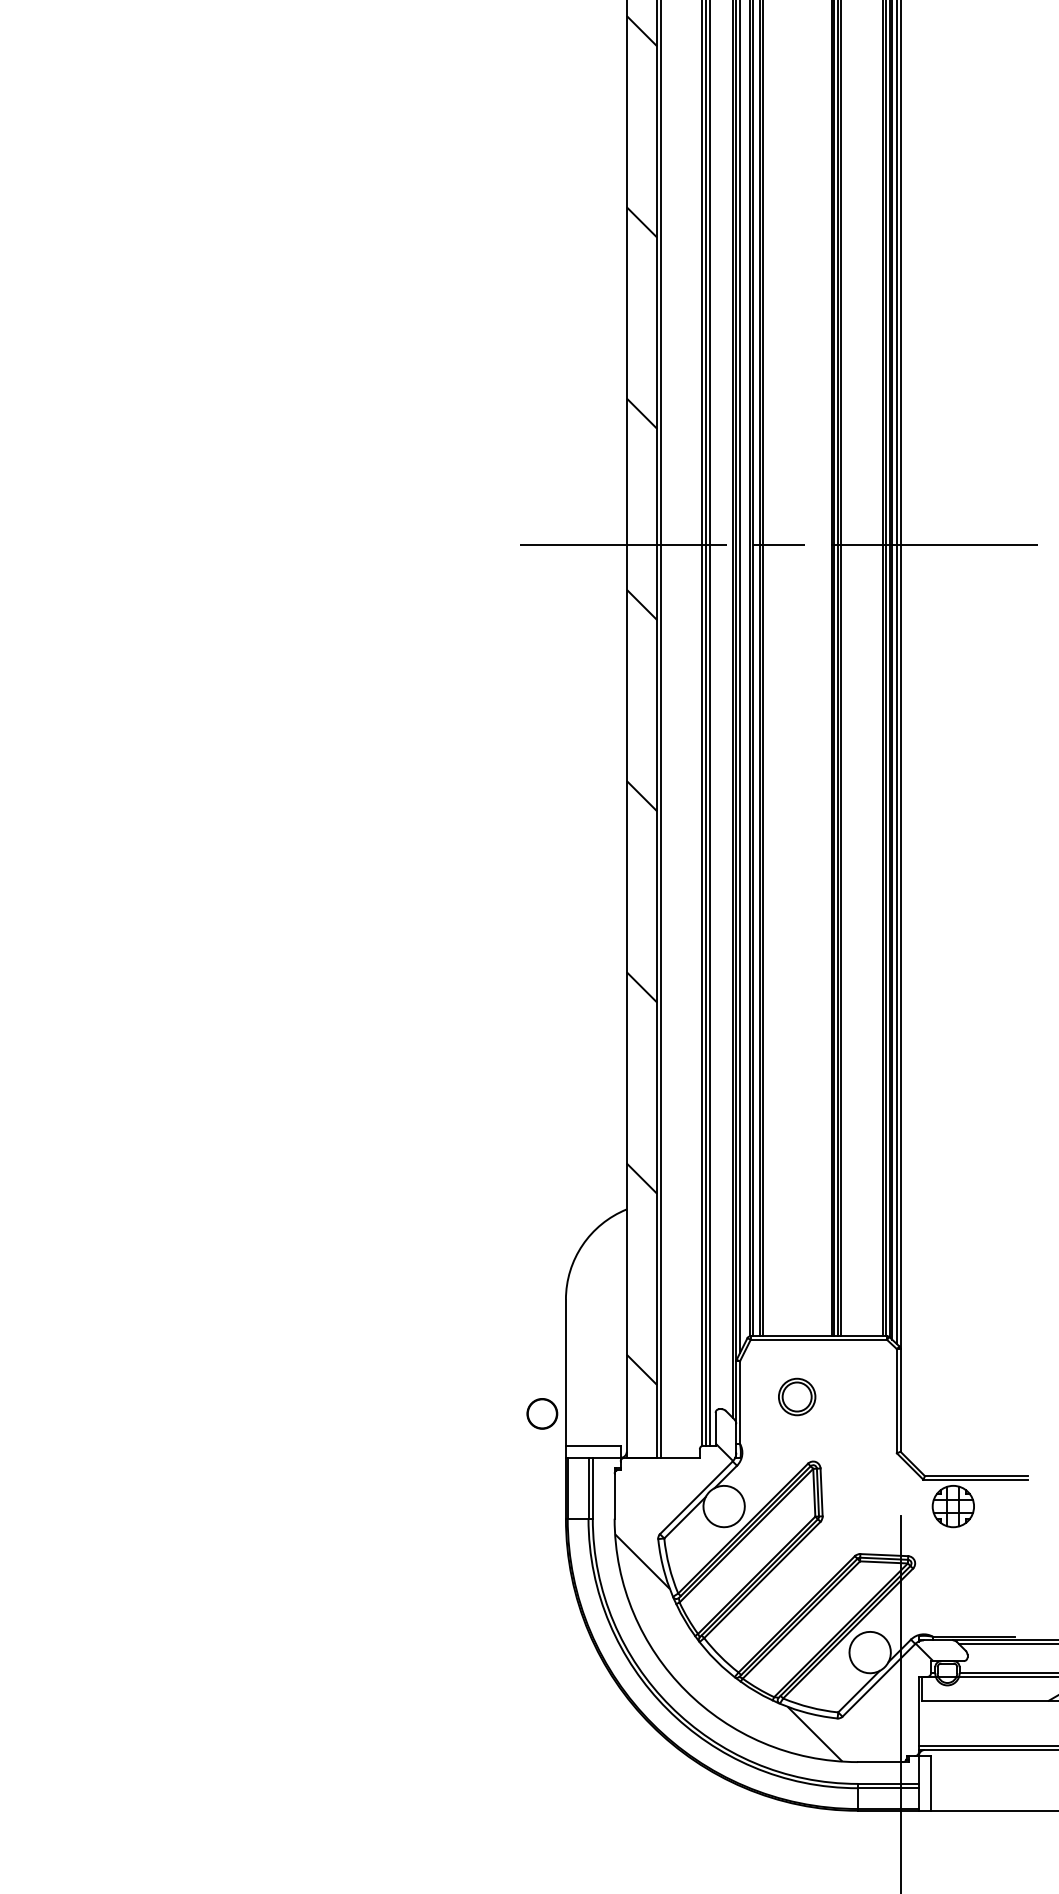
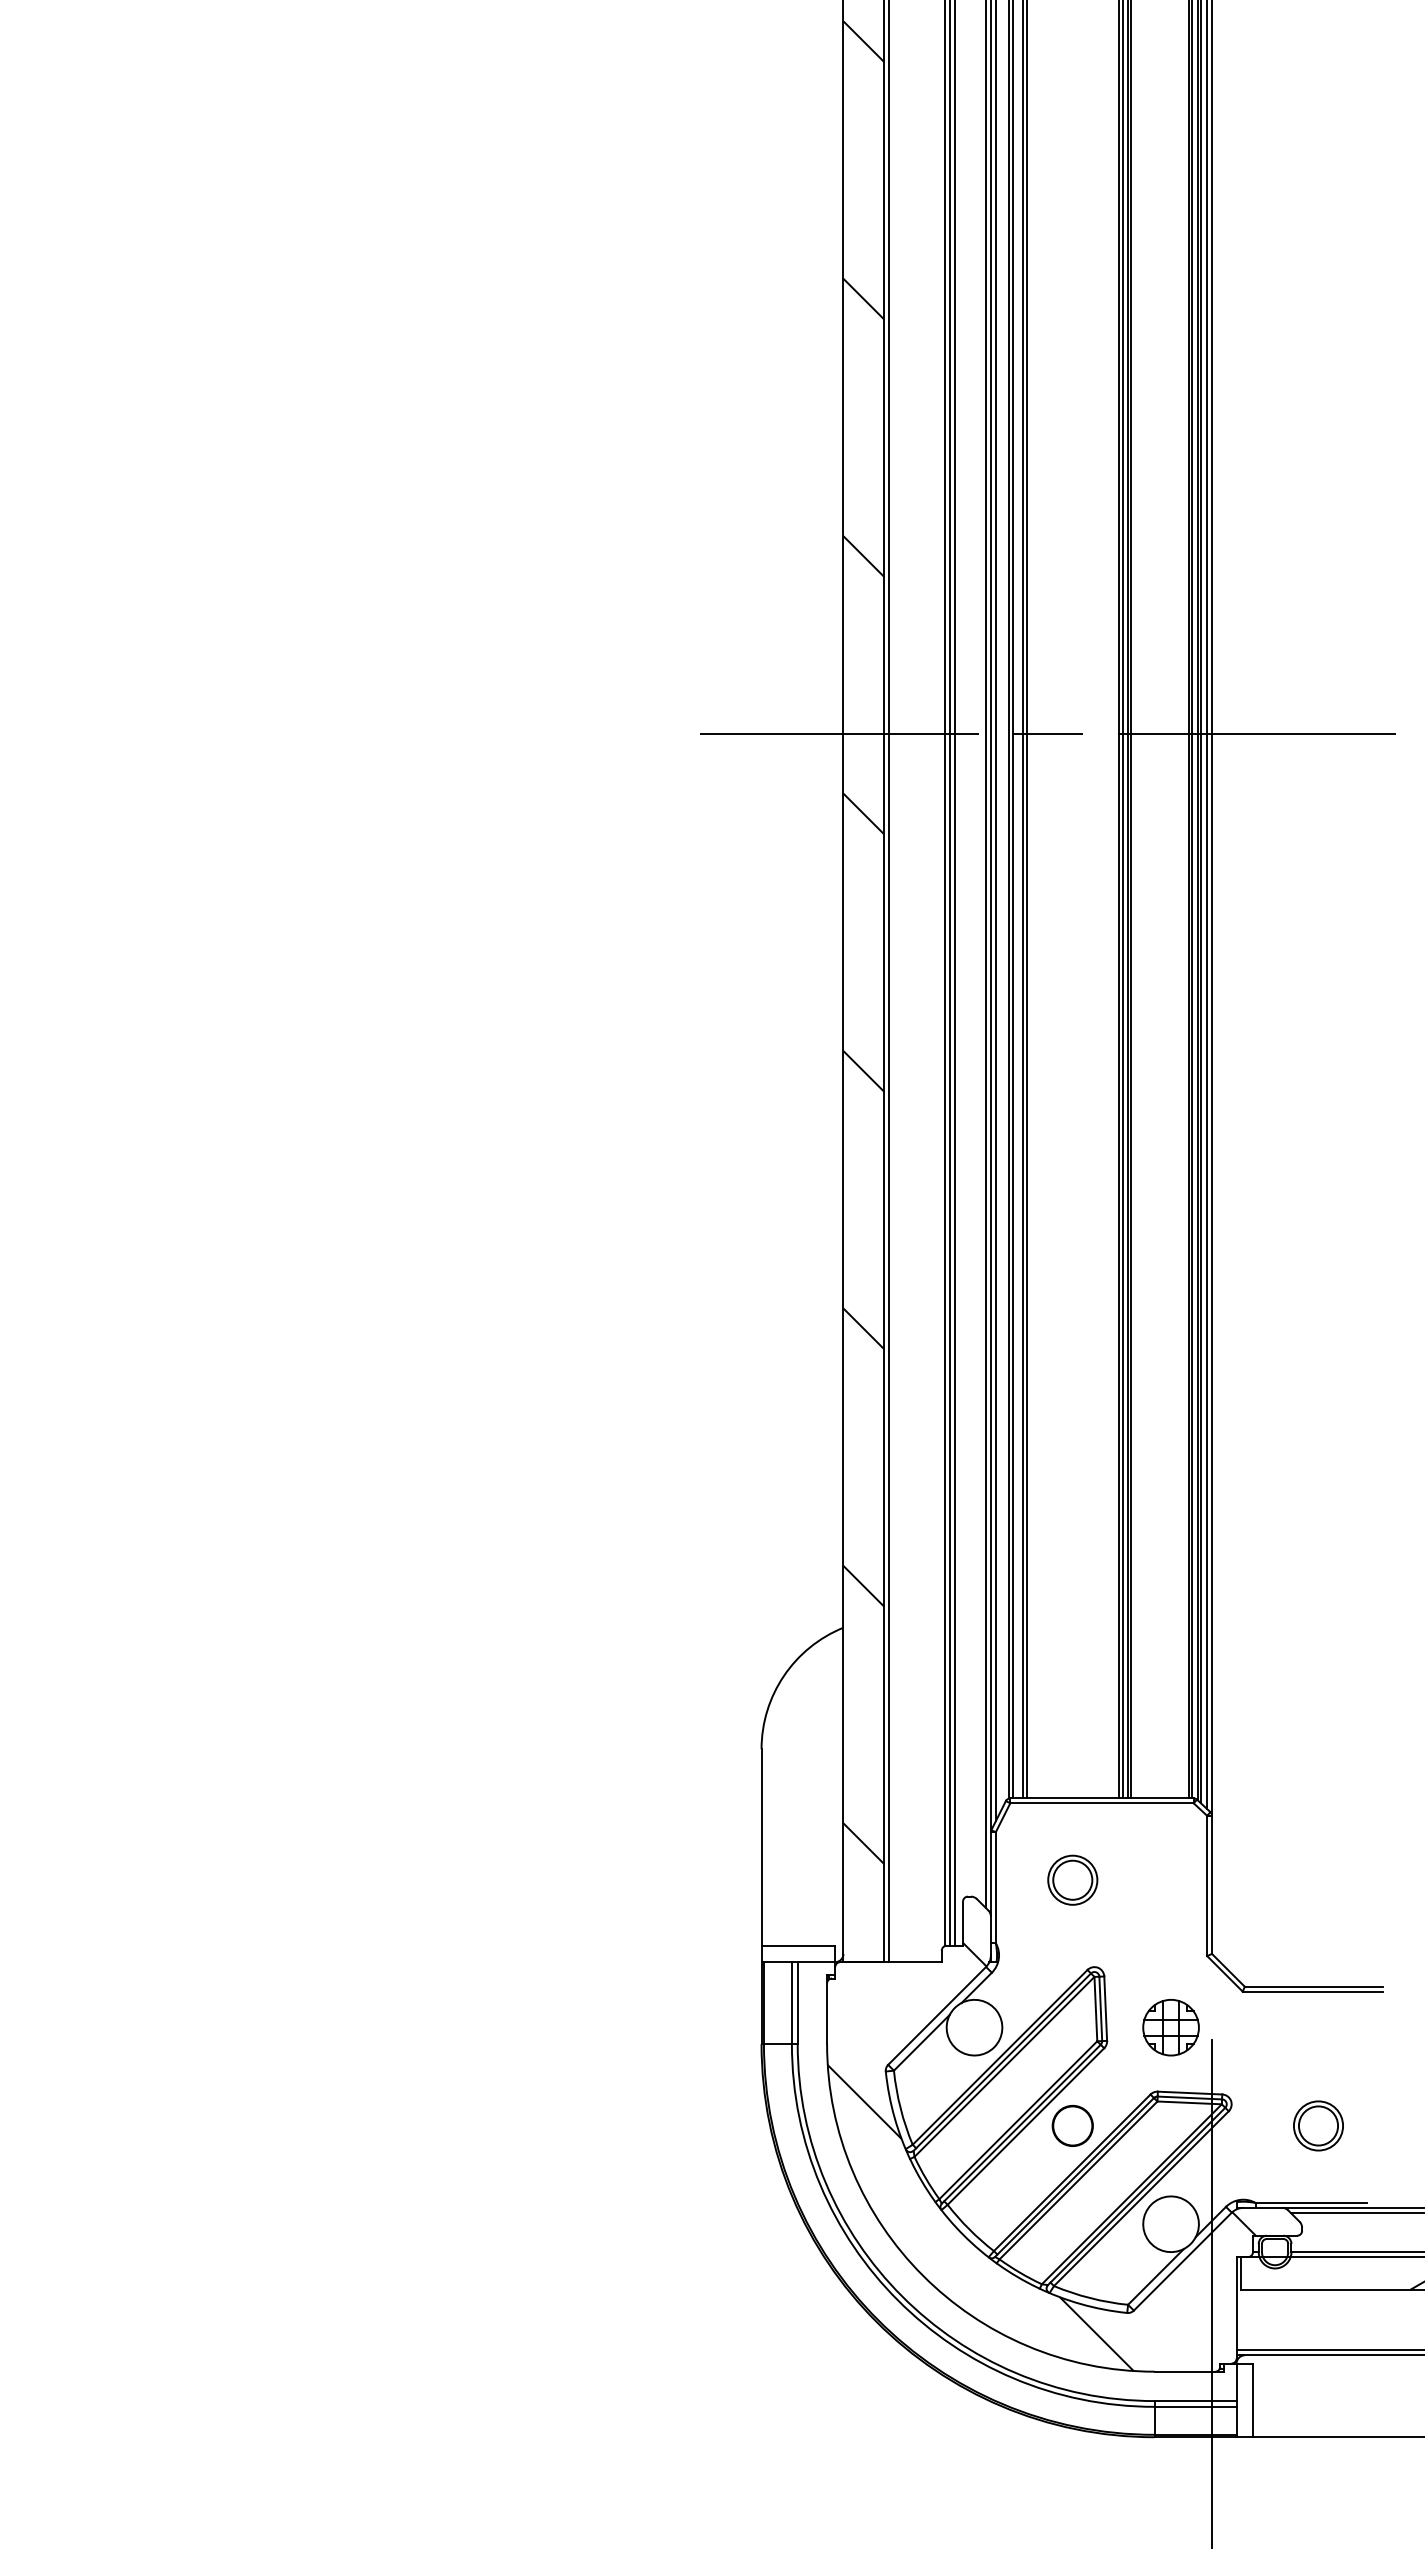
circle: (542, 1413) -> (1072, 2125), moved
part: (952, 1506) -> (1170, 2027), moved
part: (979, 1579) -> (1318, 2125), added

